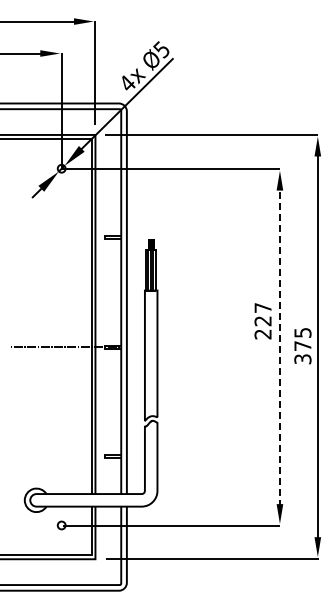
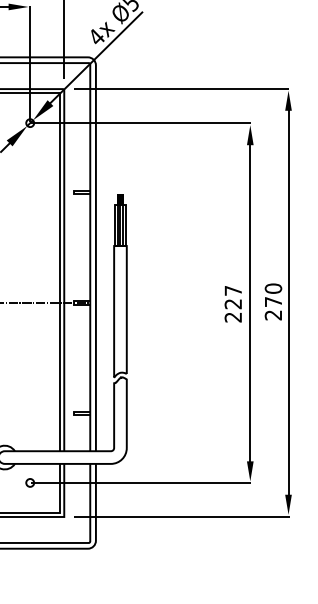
text: (262, 321) -> (232, 304), moved
text: (302, 345) -> (273, 301), 375 -> 270
line: (279, 347) -> (249, 303), dashed -> solid

